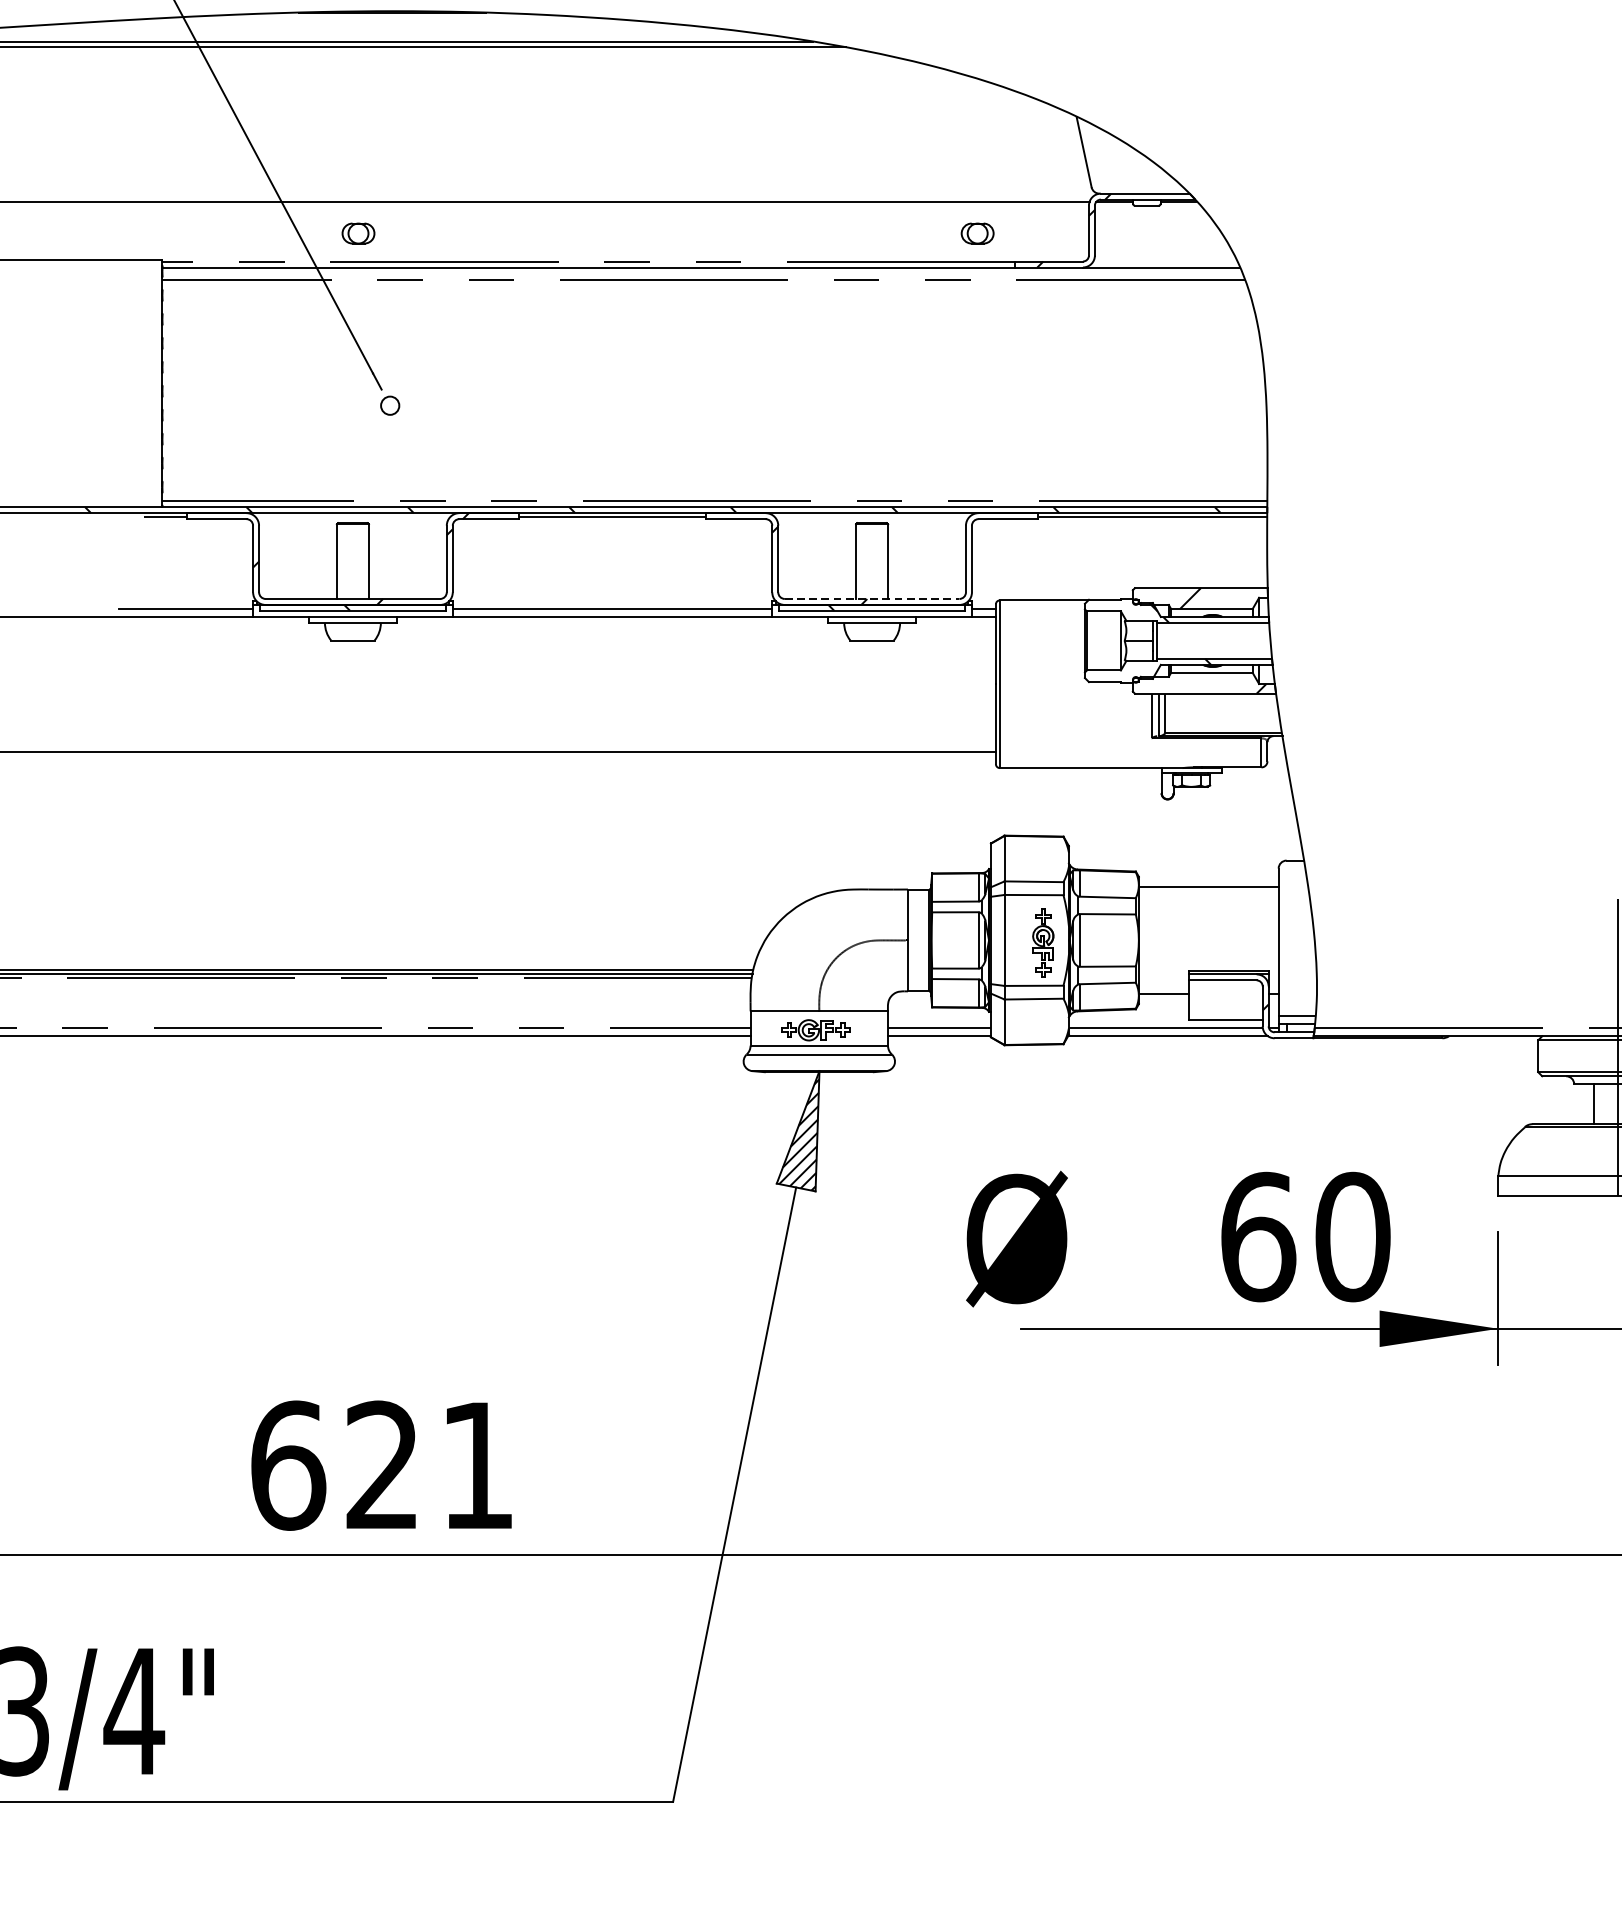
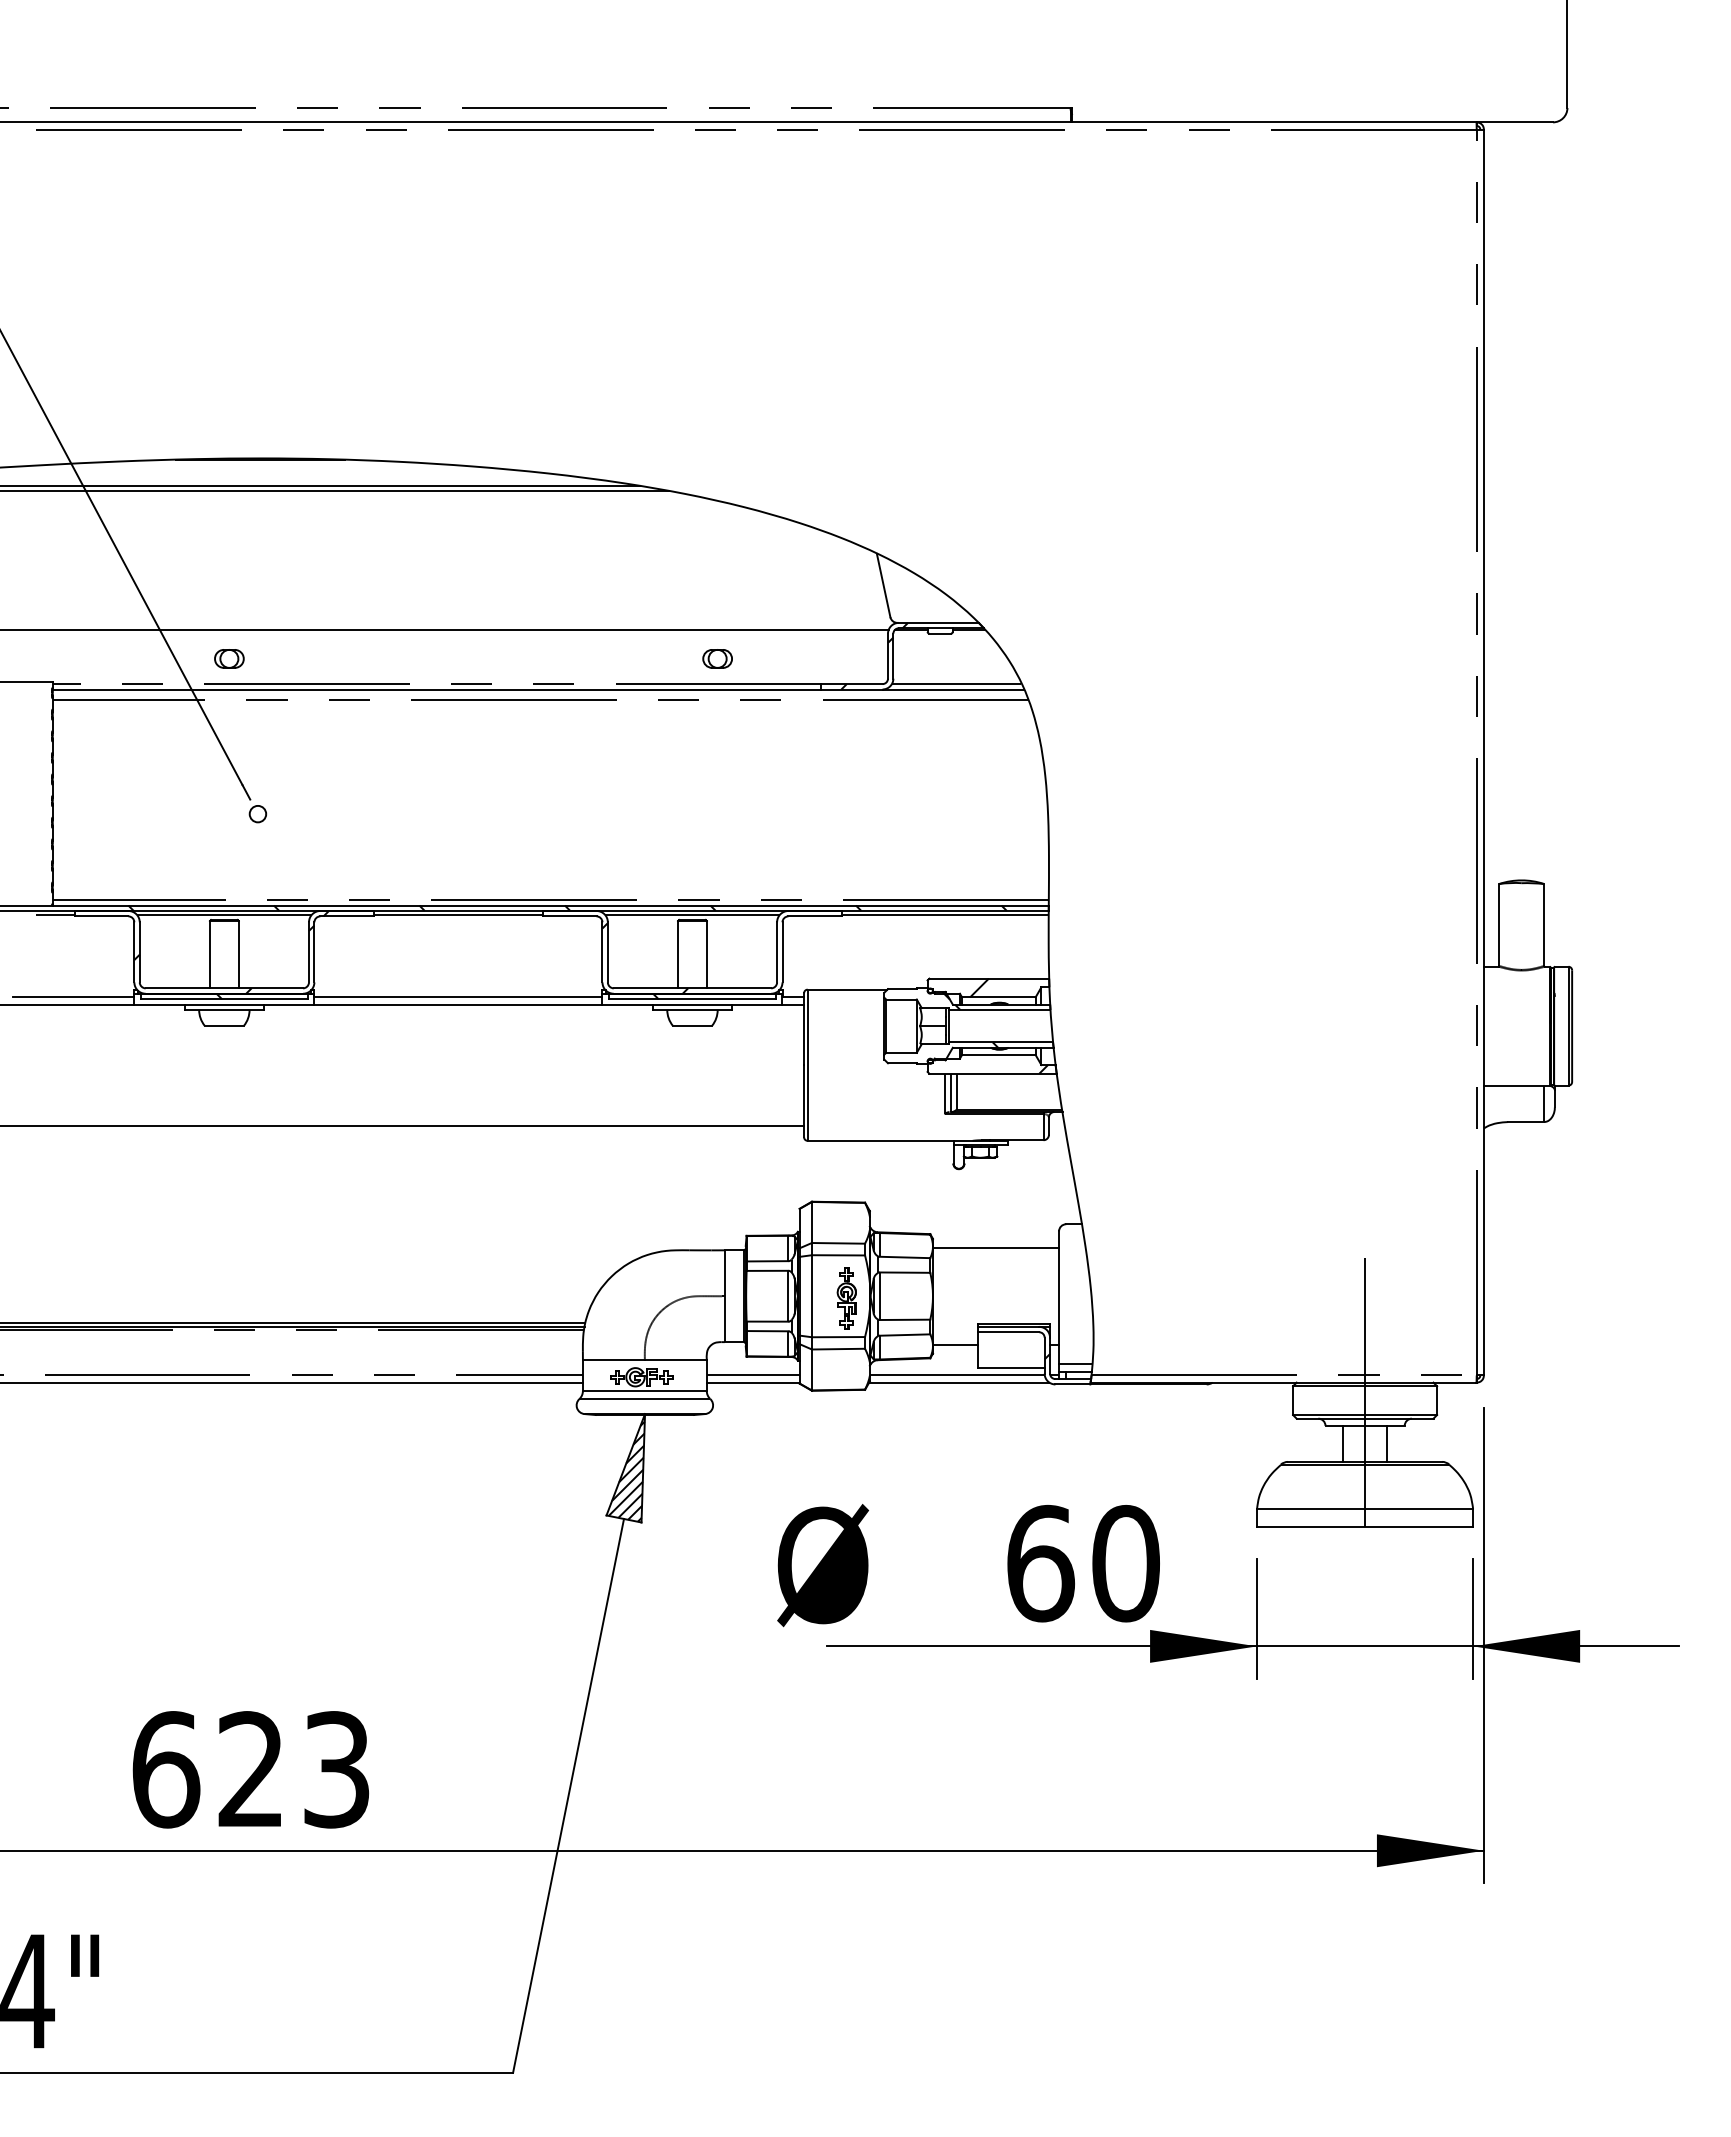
part: (977, 233) -> (717, 658), moved
line: (1164, 261) -> (956, 684), added
line: (353, 517) -> (224, 914), added
line: (872, 517) -> (692, 914), added
line: (872, 599) -> (692, 988), dashed -> solid
text: (477, 1465) -> (336, 1769), 621 -> 623

